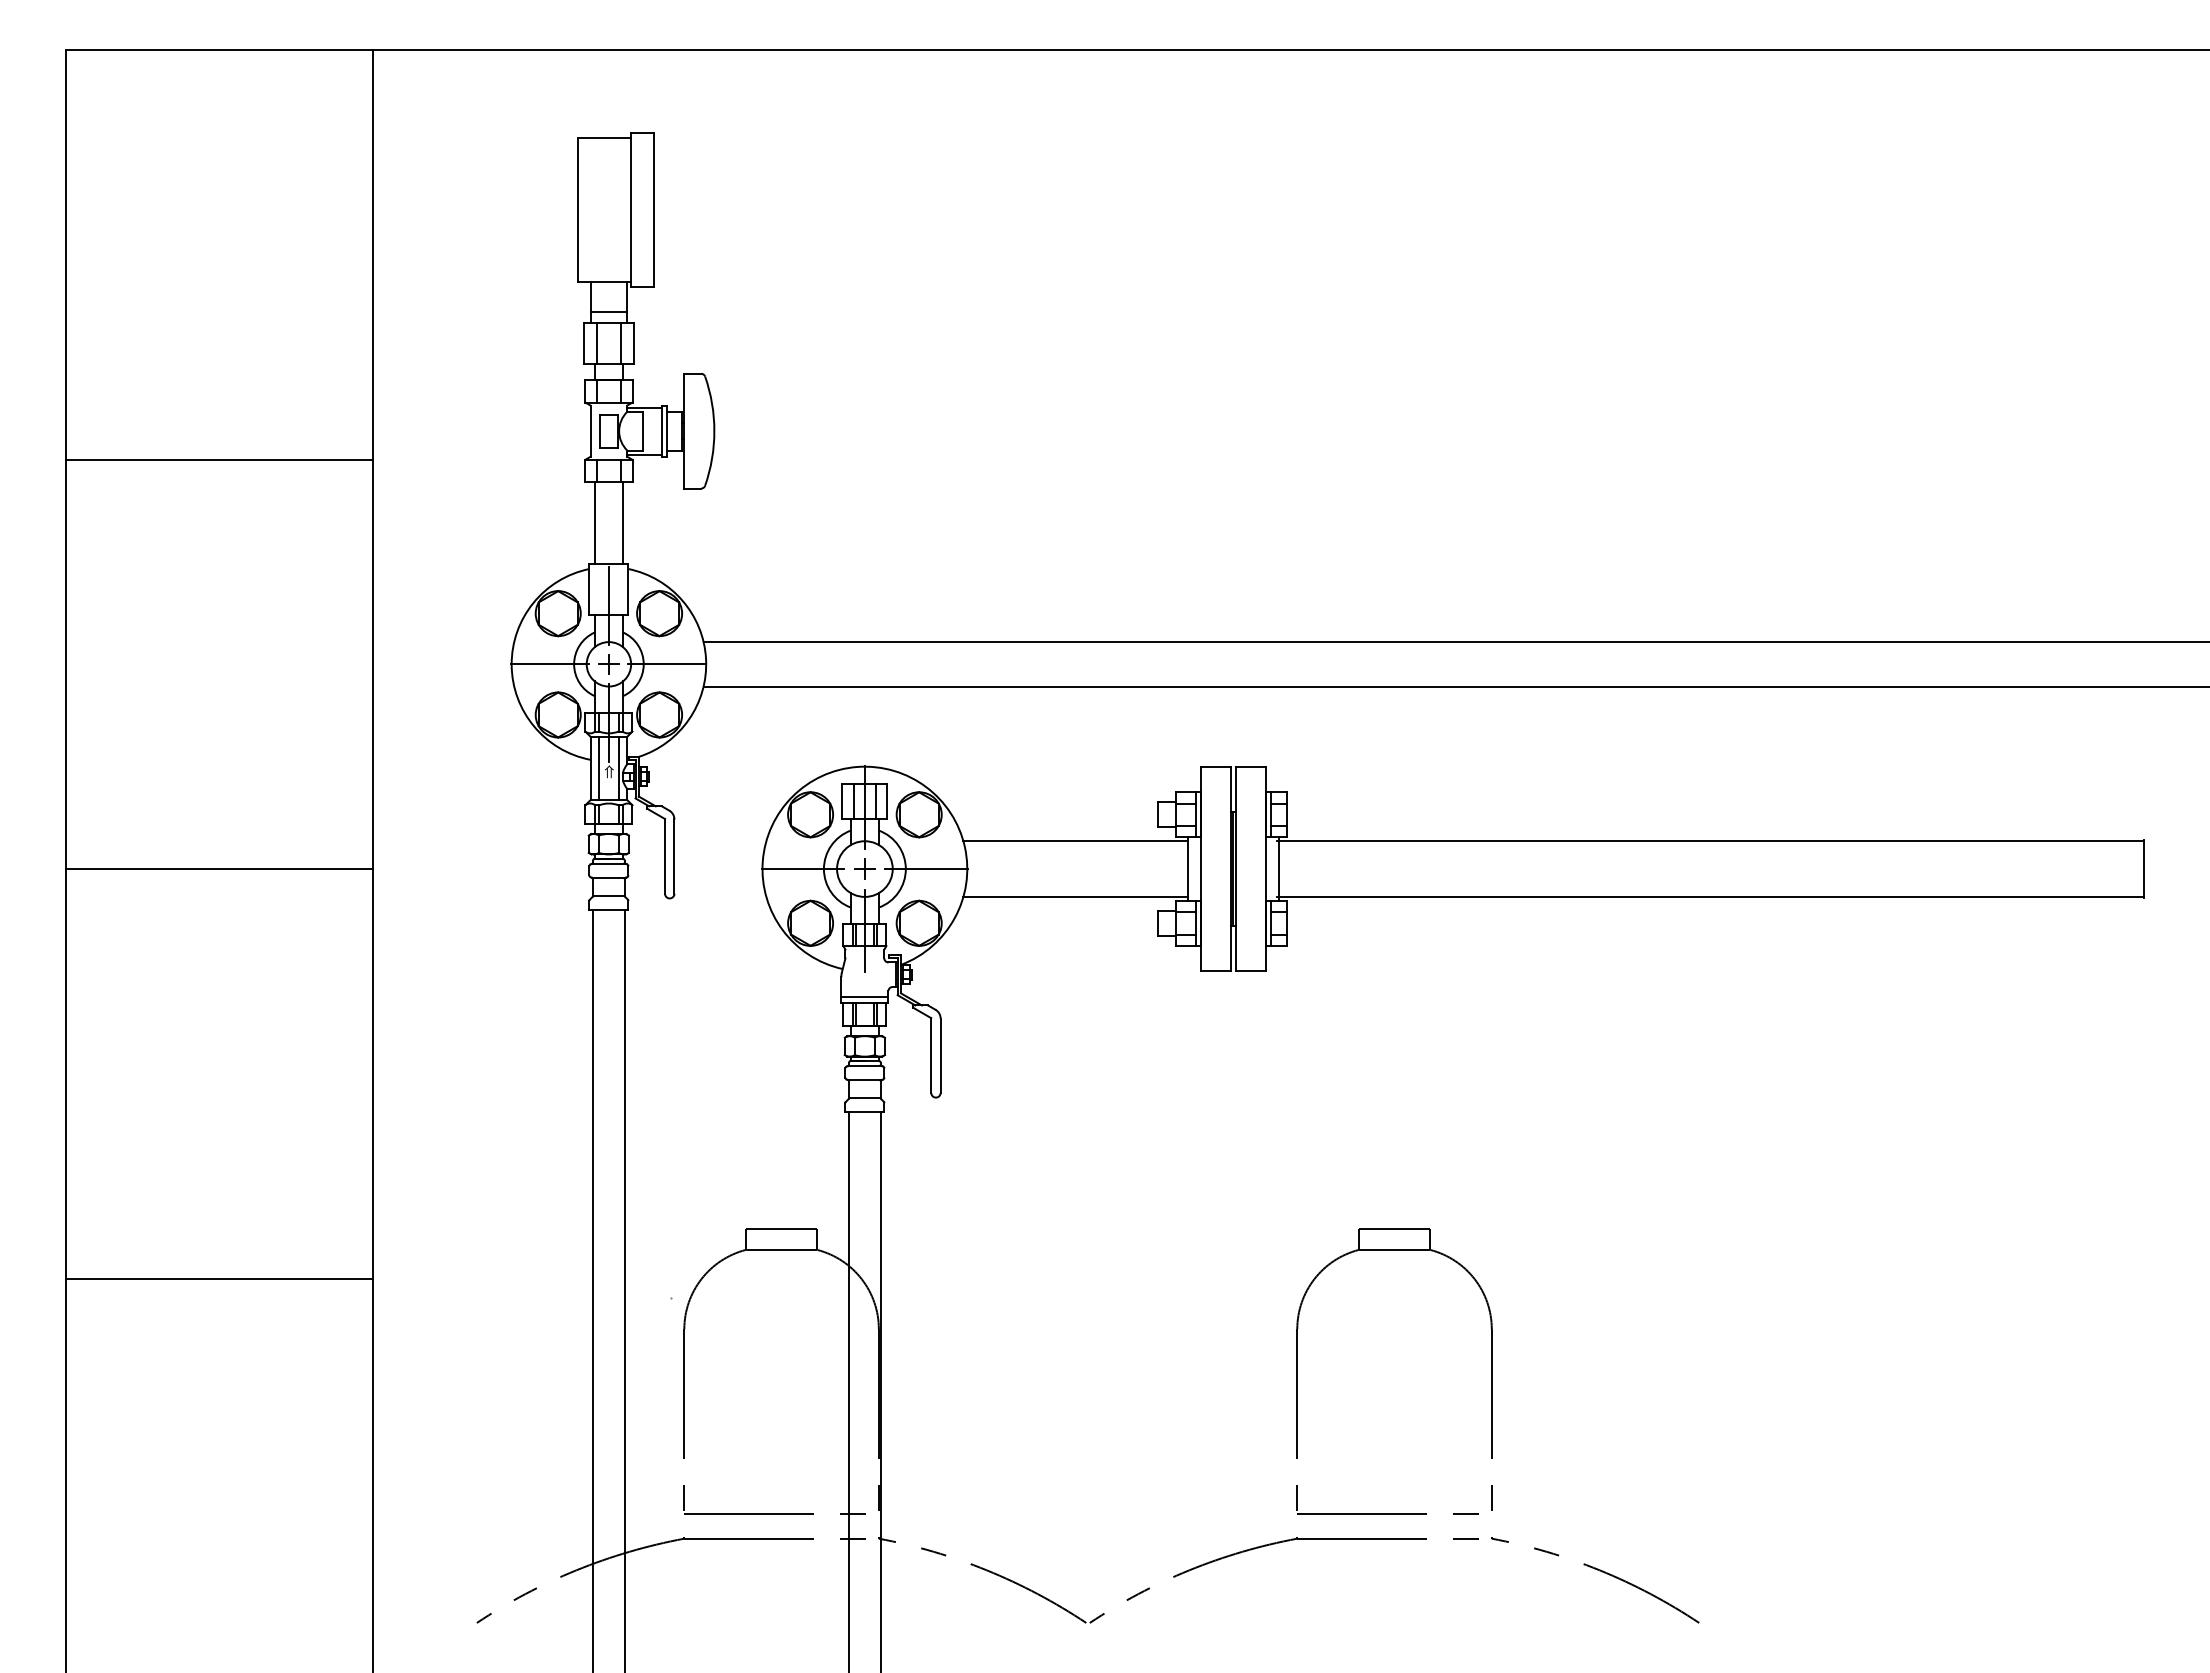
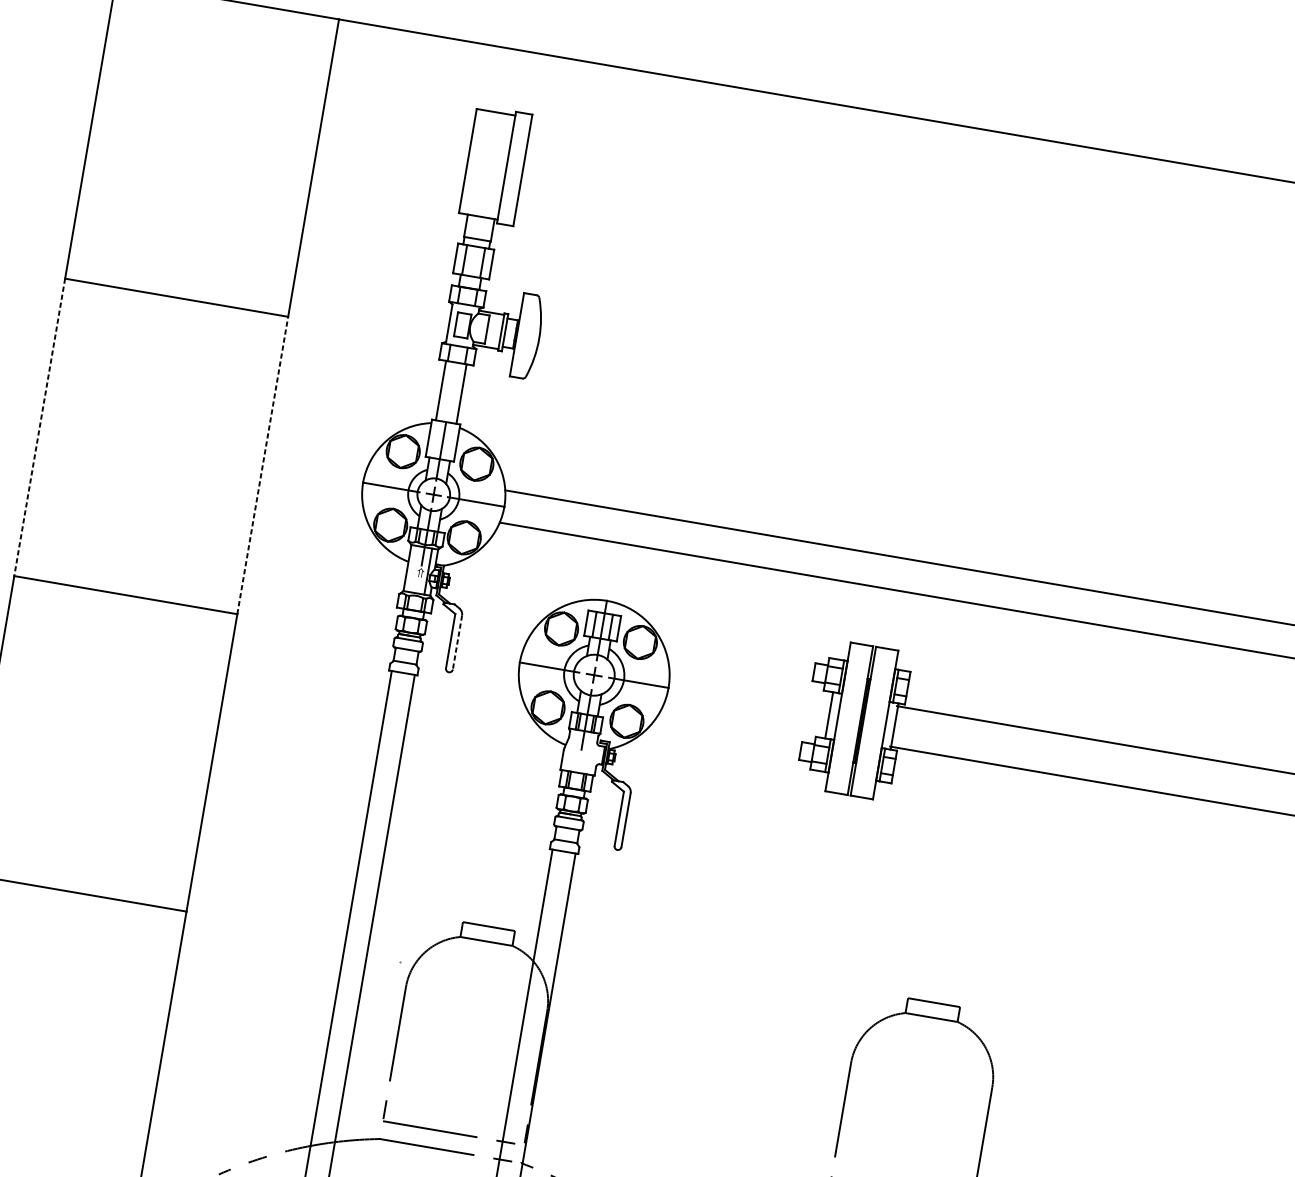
line: (66, 664) -> (39, 427), solid -> dashed
line: (373, 664) -> (262, 465), solid -> dashed
line: (598, 768) -> (413, 569), removed
line: (1075, 841) -> (750, 681), removed
line: (674, 857) -> (457, 643), solid -> dashed
line: (1075, 896) -> (743, 721), removed
line: (864, 997) -> (578, 768), removed

